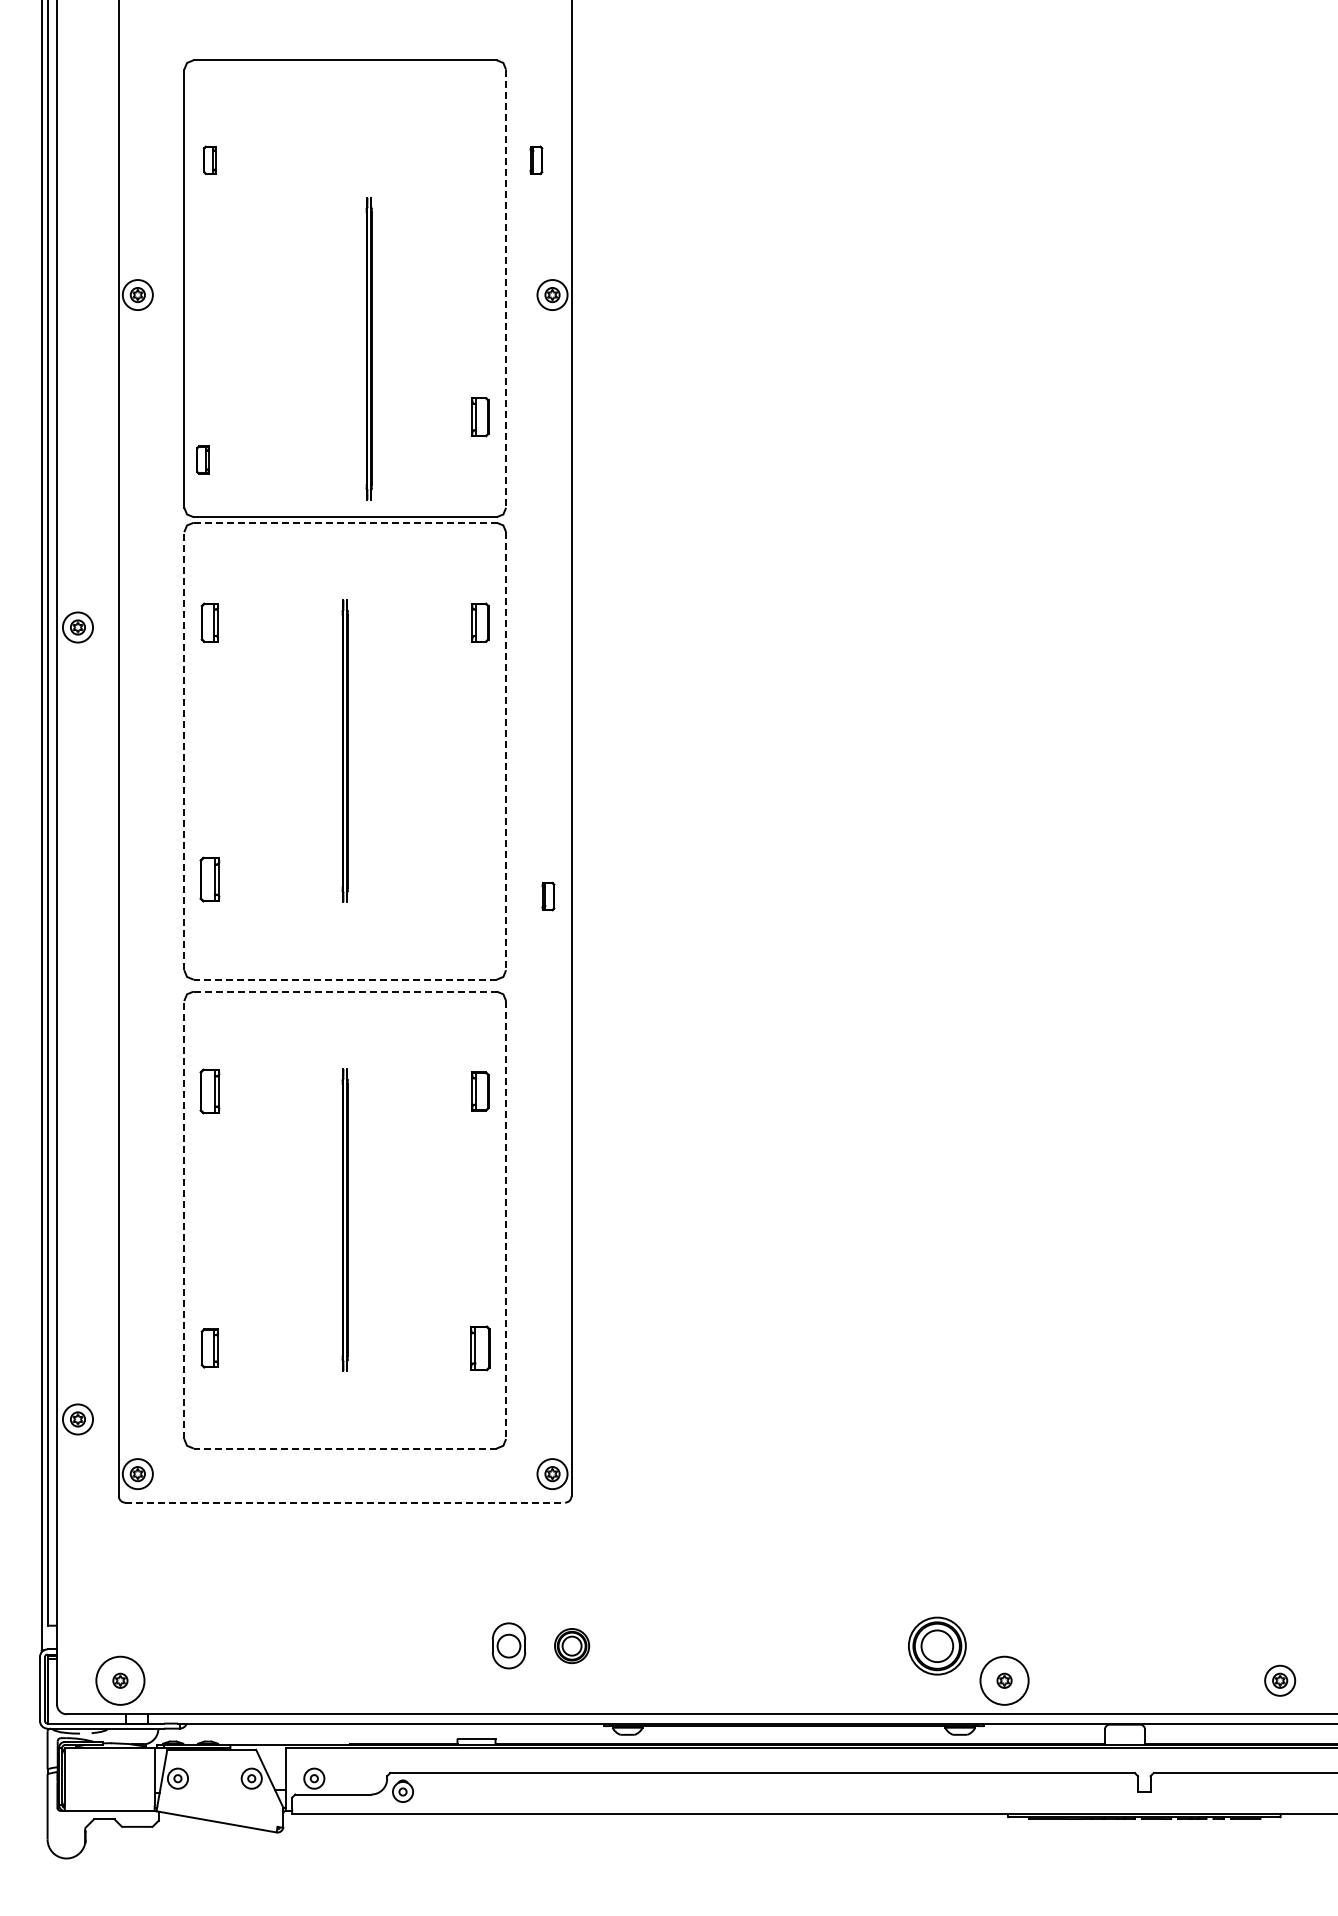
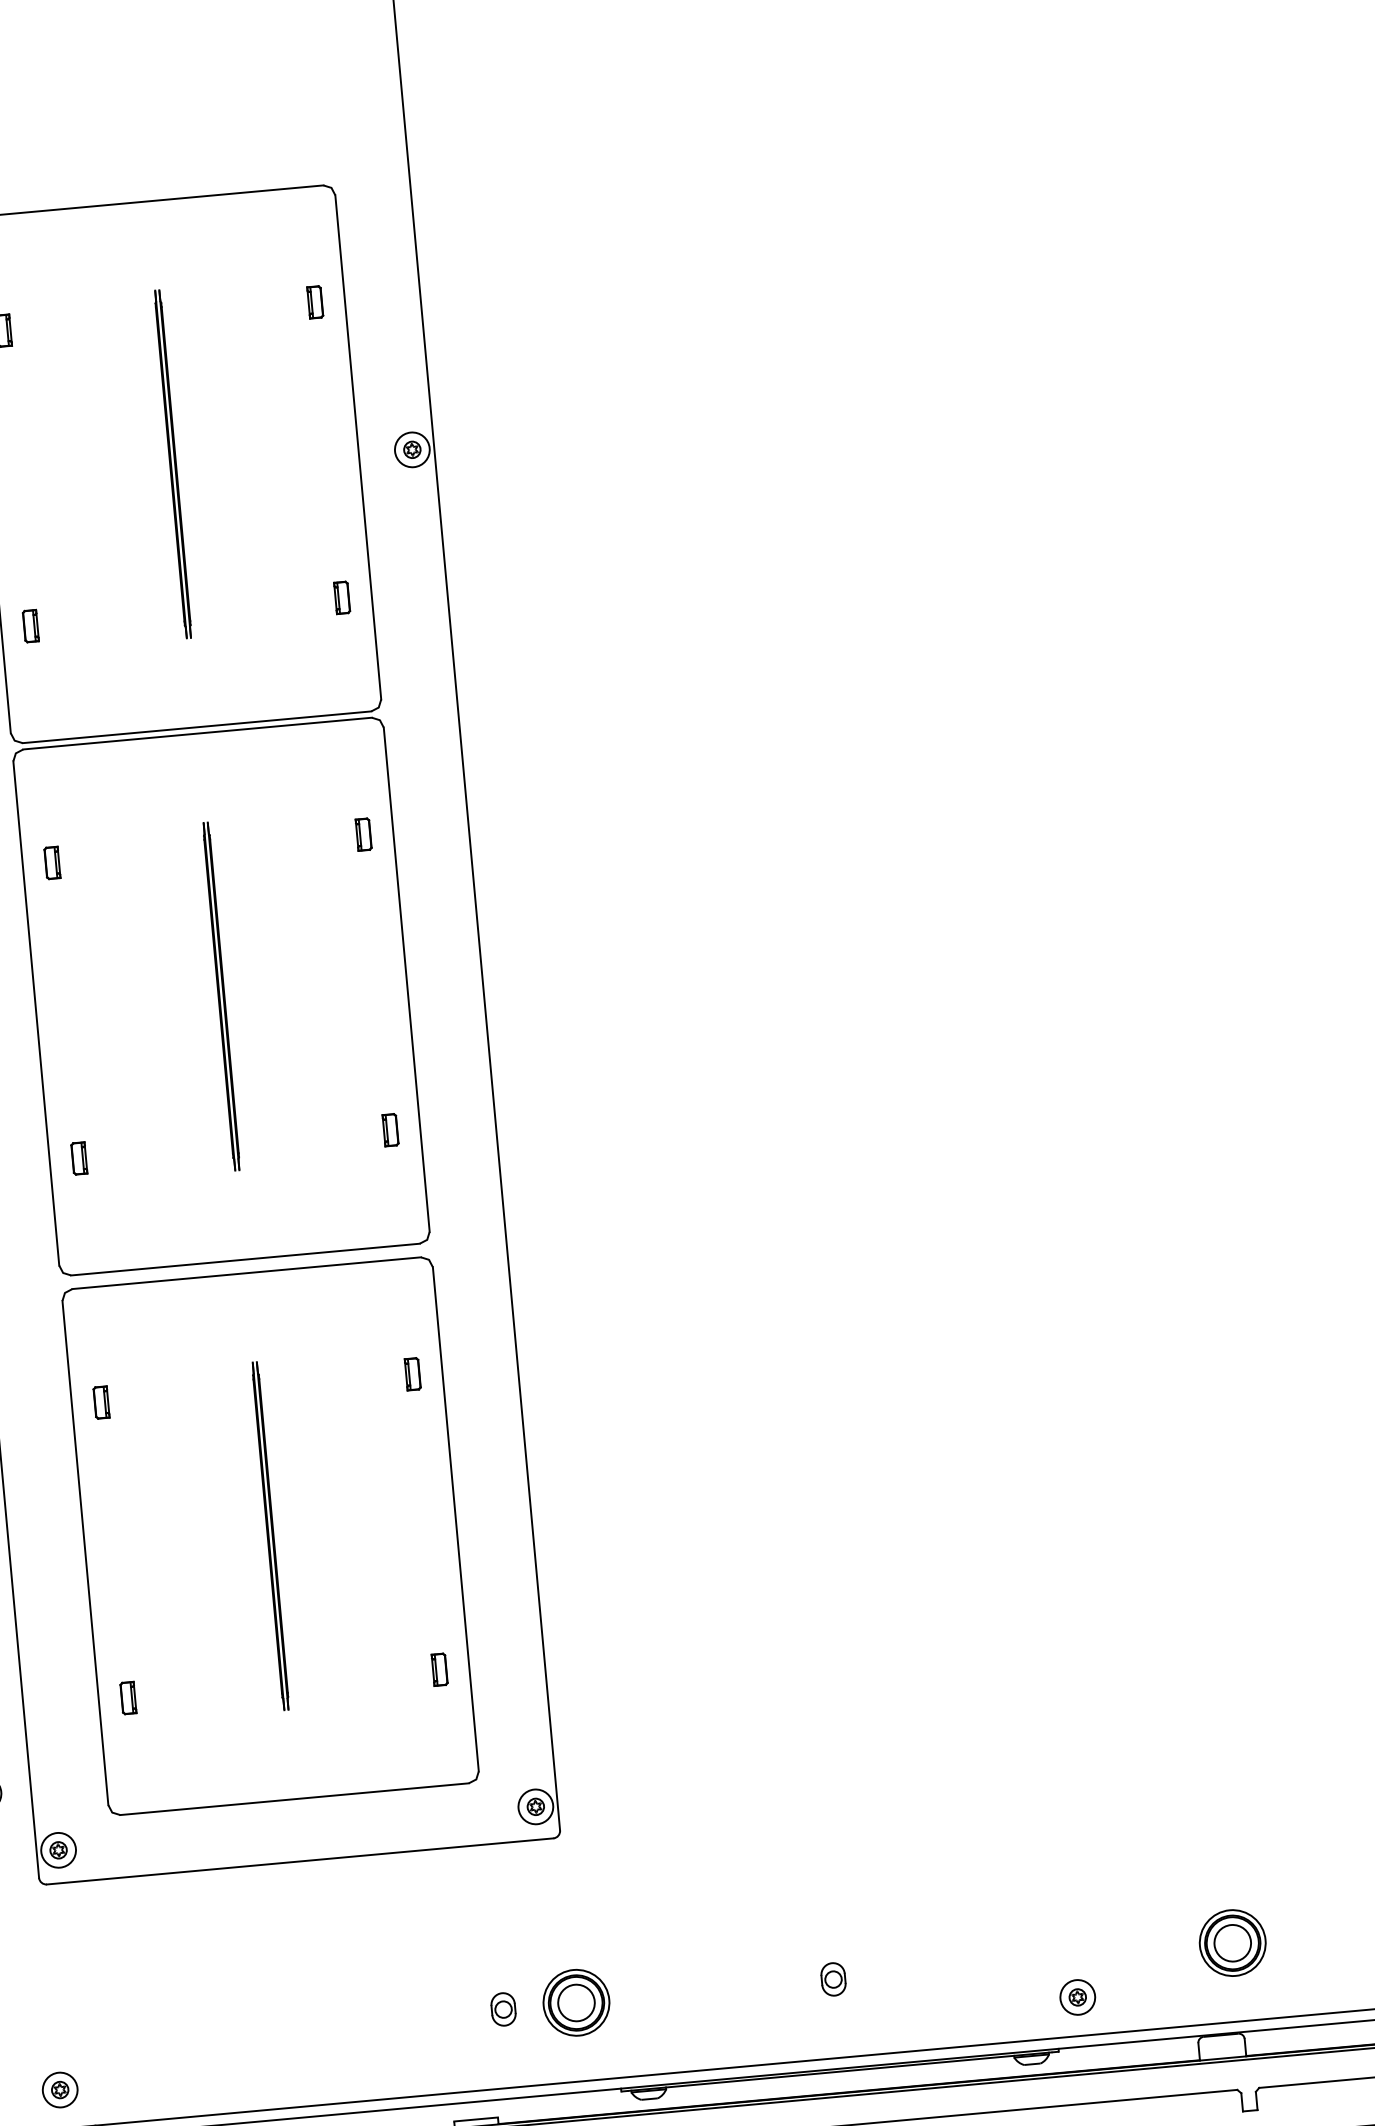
part: (536, 159) -> (315, 301), moved
line: (506, 289) -> (358, 448), dashed -> solid
part: (368, 348) -> (172, 464), moved
part: (480, 416) -> (342, 597), size x0.71
part: (202, 459) -> (30, 625), moved
line: (345, 522) -> (197, 733), dashed -> solid
part: (209, 622) -> (51, 862), size x0.71
part: (480, 622) -> (363, 834), size x0.71
line: (184, 750) -> (36, 1012), dashed -> solid
line: (506, 751) -> (407, 980), dashed -> solid
part: (209, 879) -> (78, 1158), size x0.62
part: (548, 896) -> (390, 1130), moved
line: (344, 979) -> (244, 1259), dashed -> solid
line: (345, 991) -> (247, 1273), dashed -> solid
part: (209, 1091) -> (100, 1402), size x0.62
part: (480, 1091) -> (412, 1374), size x0.71
line: (184, 1219) -> (85, 1552), dashed -> solid
line: (506, 1220) -> (456, 1519), dashed -> solid
part: (209, 1348) -> (127, 1698), size x0.71
part: (480, 1348) -> (439, 1669), size x0.62
line: (344, 1448) -> (293, 1799), dashed -> solid
line: (345, 1502) -> (300, 1861), dashed -> solid
part: (571, 1645) -> (575, 2002), size x1.67
part: (937, 1645) -> (1232, 1942), moved
part: (508, 1646) -> (503, 2009), size x0.62
part: (795, 1646) -> (833, 1979), added
circle: (120, 1680) -> (60, 2089), size x0.62
circle: (1004, 1680) -> (1077, 1997), size x0.62

